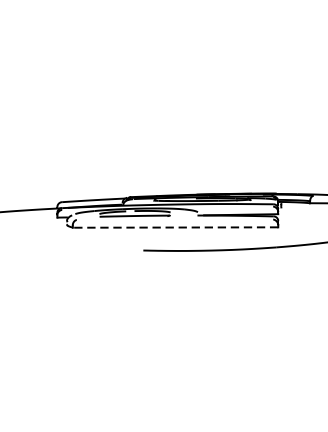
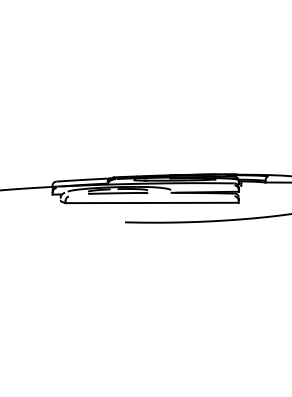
line: (175, 226) -> (152, 202), dashed -> solid

